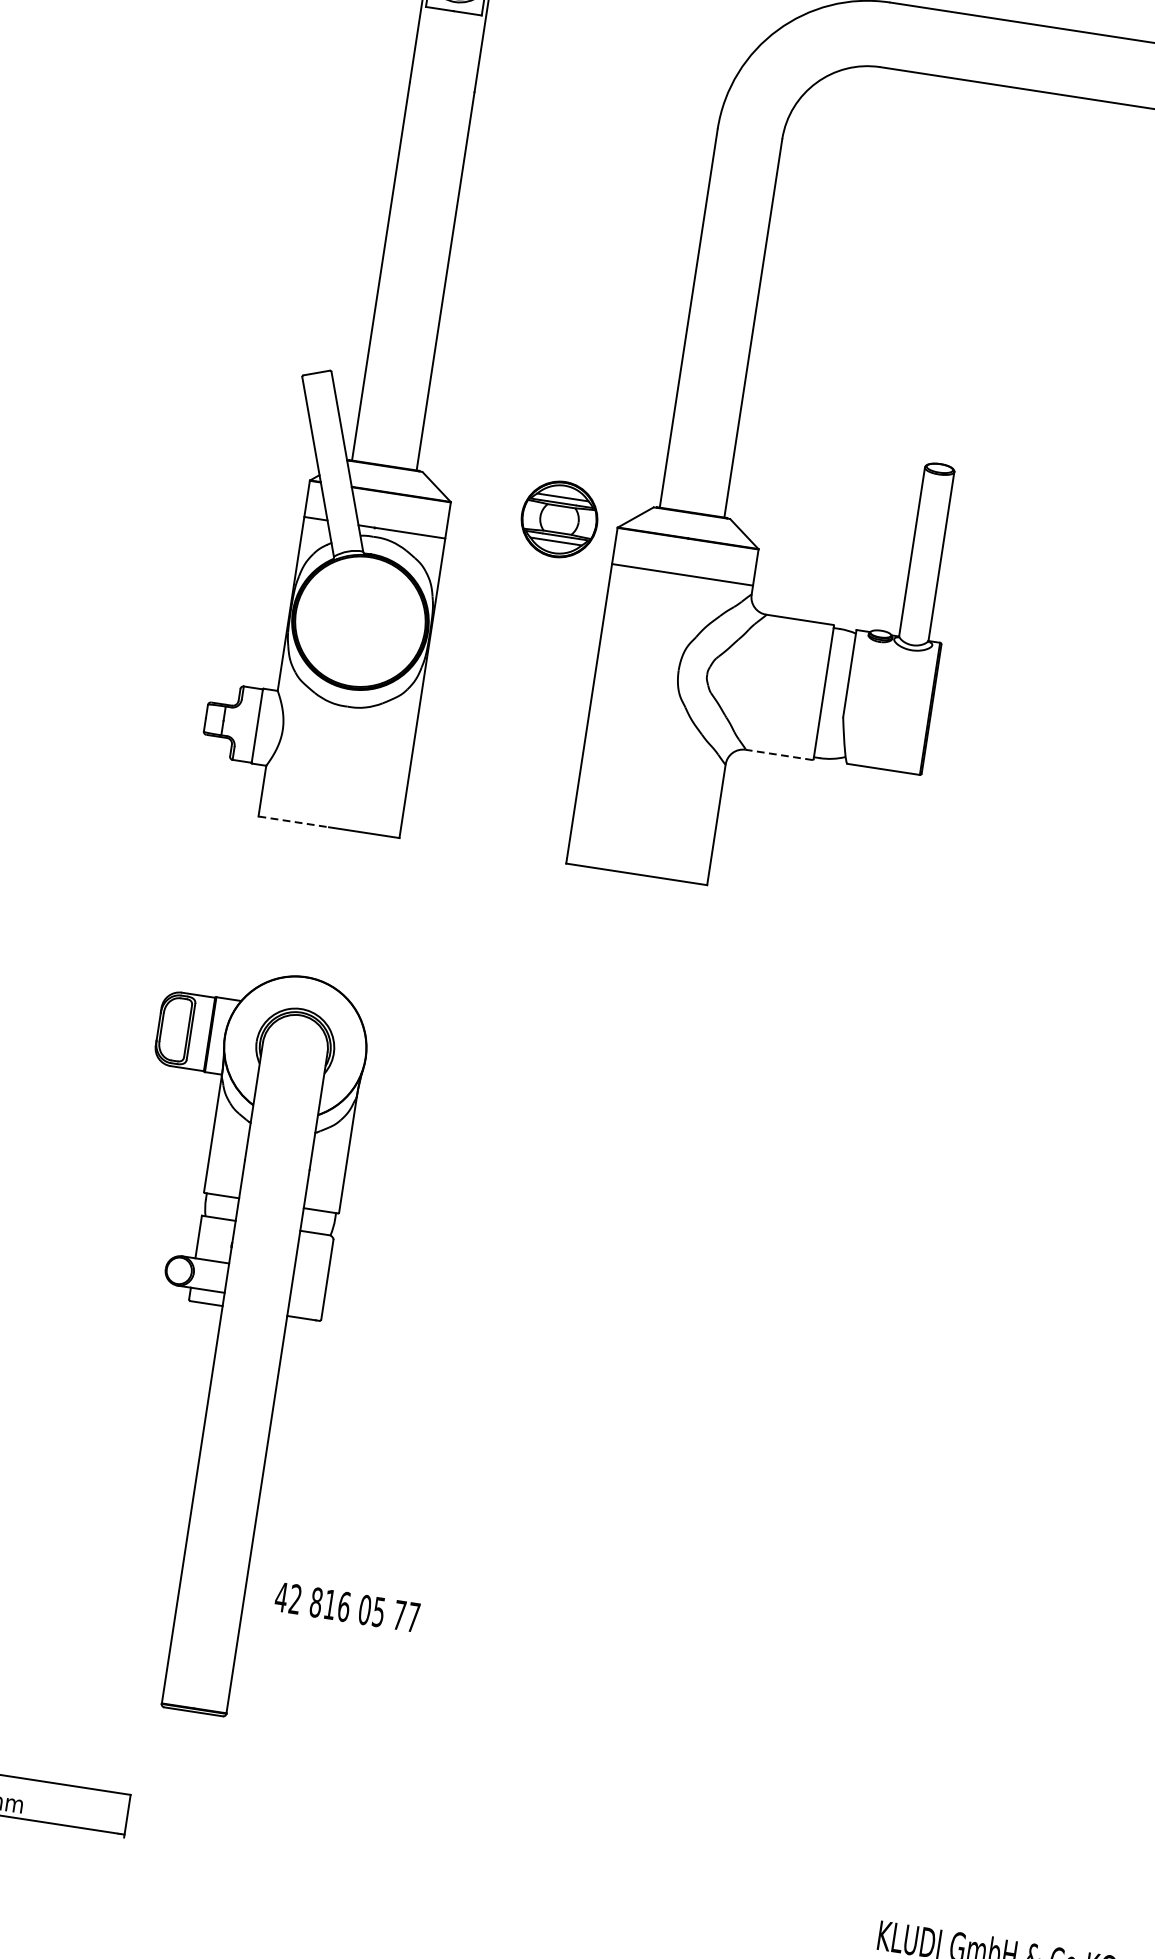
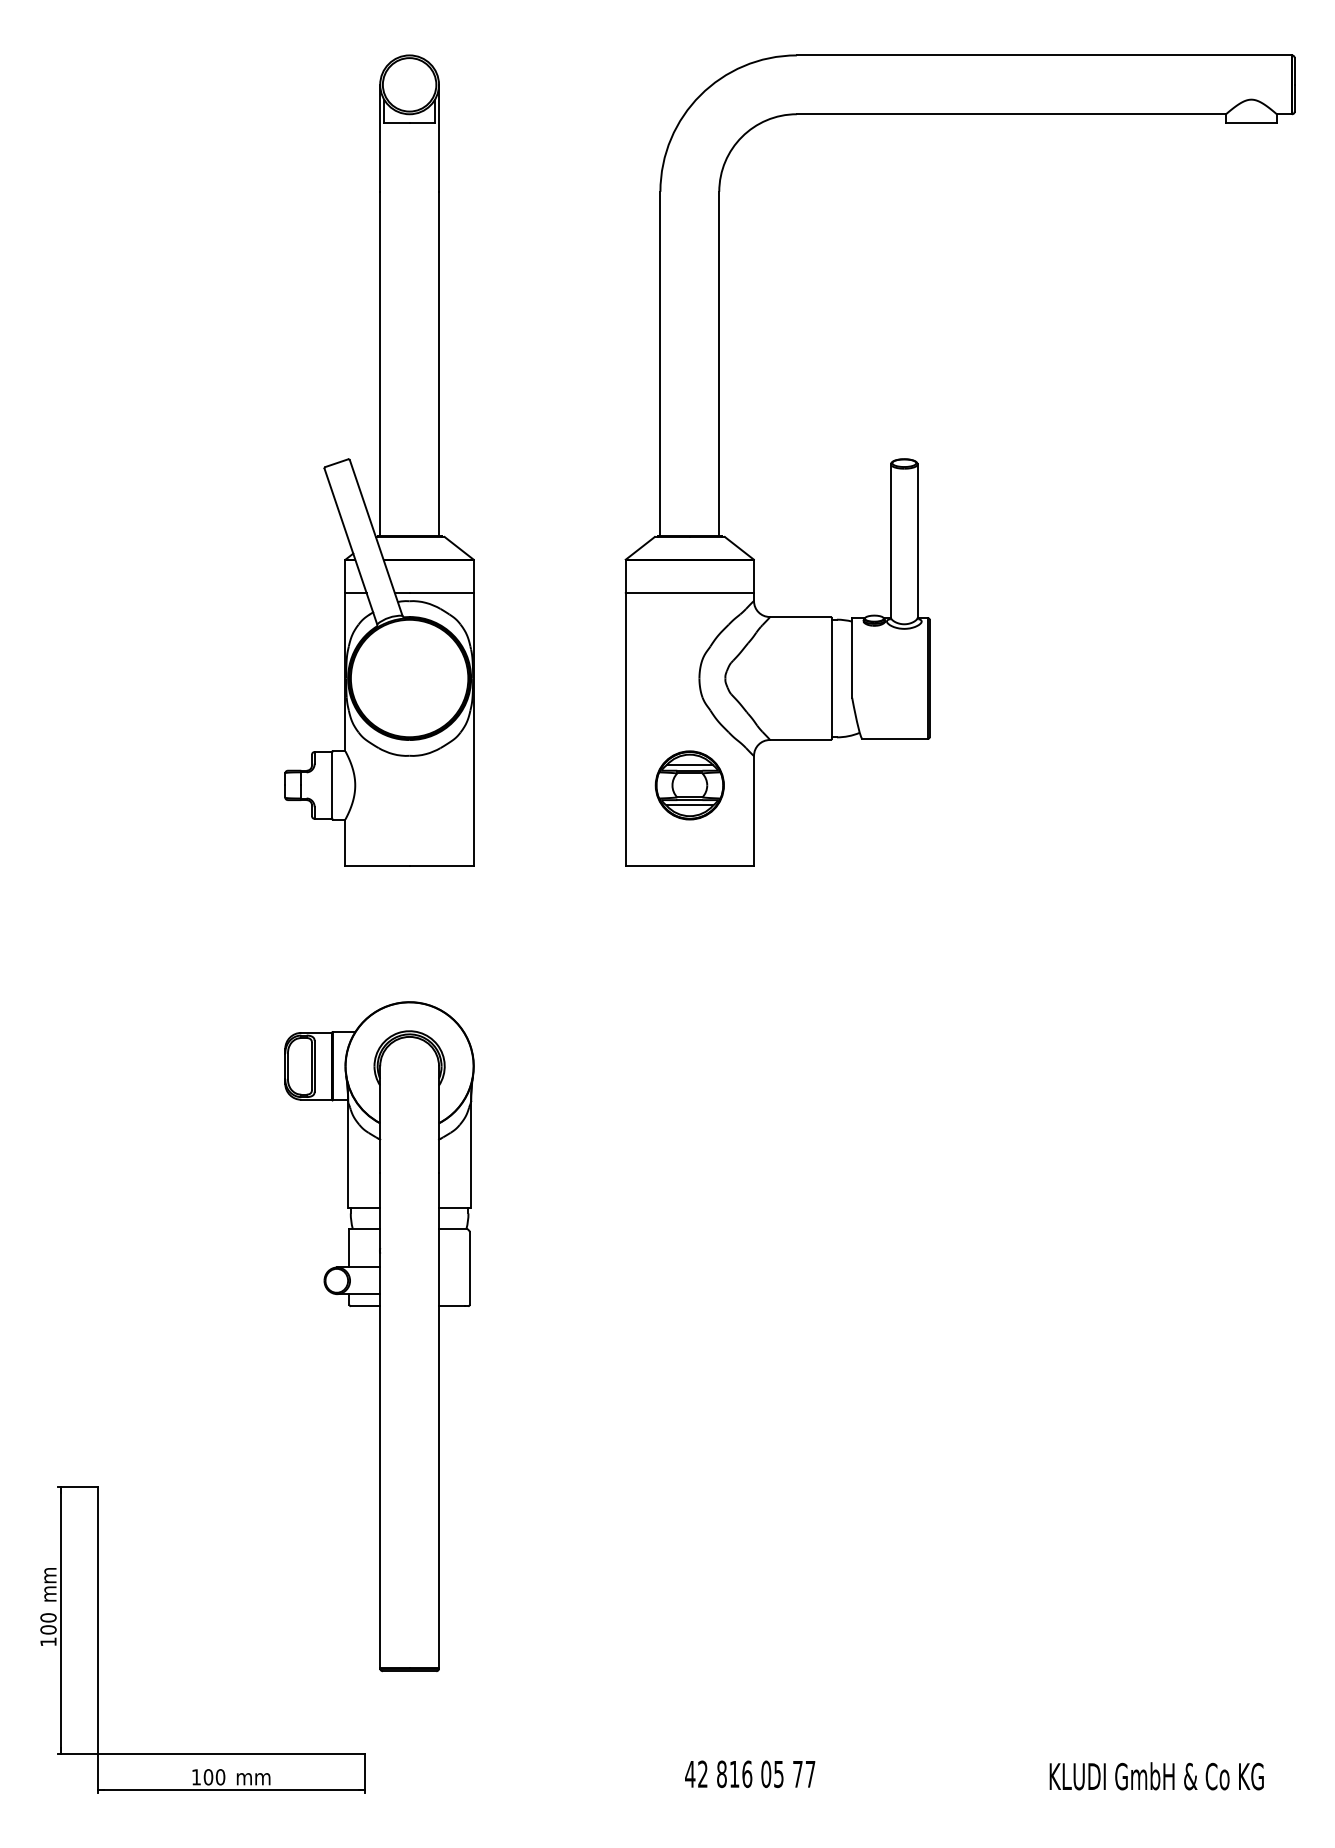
part: (559, 519) -> (689, 785), moved
line: (779, 755) -> (800, 740), dashed -> solid
line: (294, 821) -> (378, 865), dashed -> solid
text: (347, 1607) -> (750, 1774), moved

